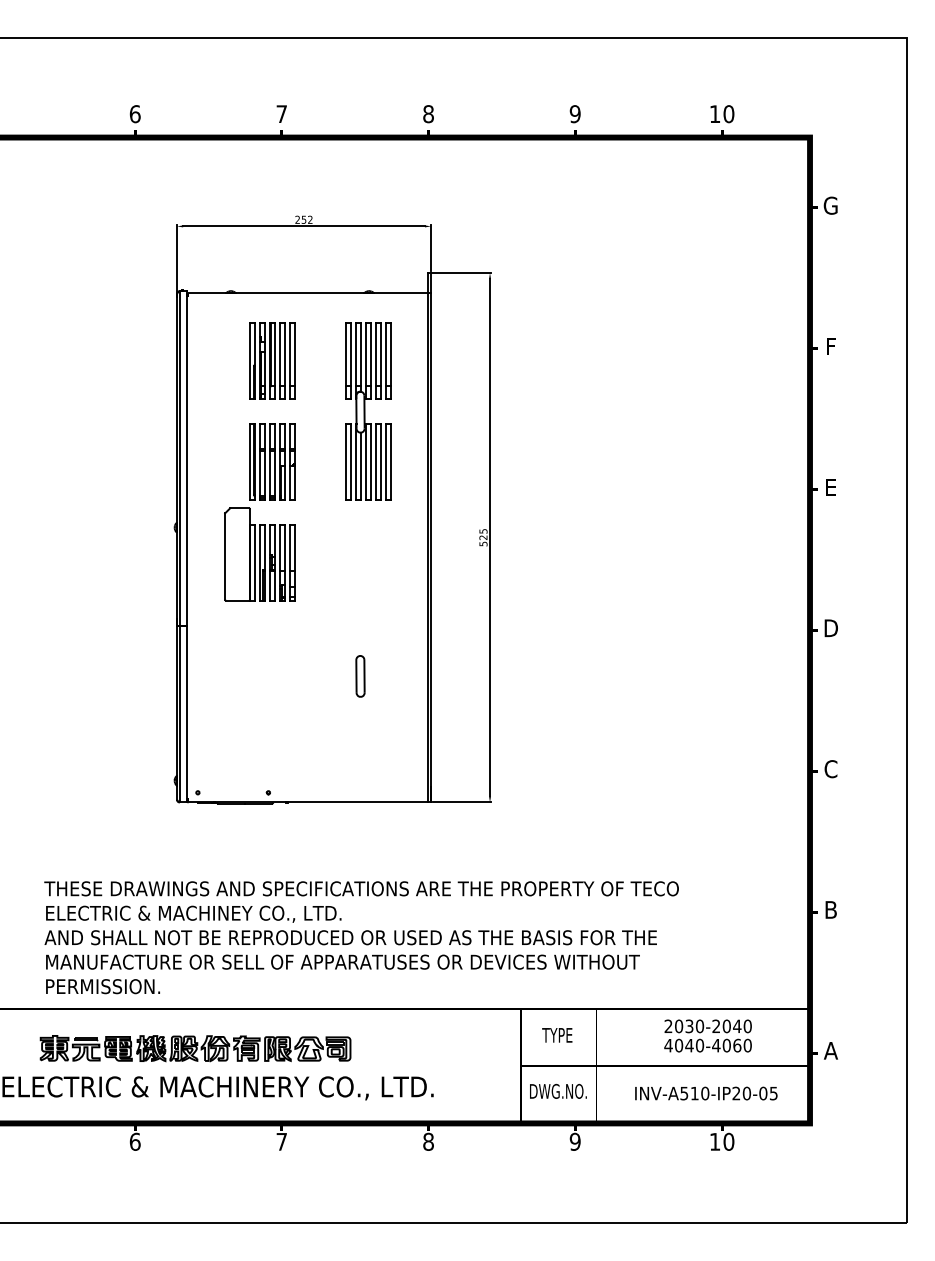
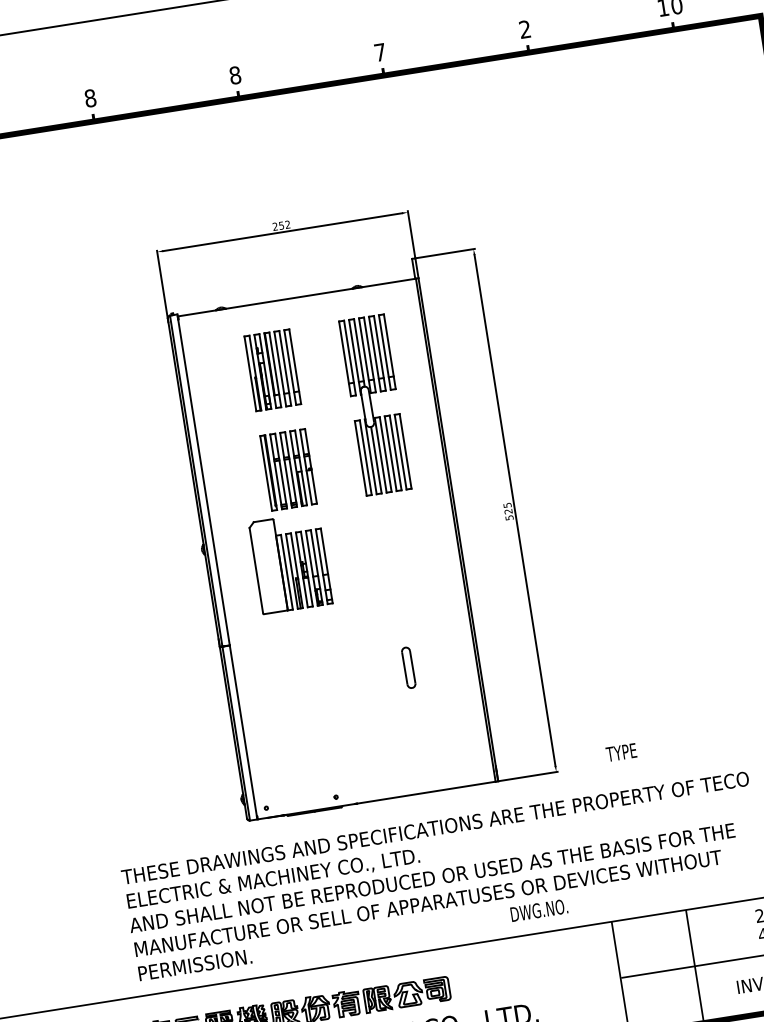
text: (134, 113) -> (89, 97), 6 -> 8
text: (281, 114) -> (235, 75), 7 -> 8
text: (428, 114) -> (380, 52), 8 -> 7
text: (574, 114) -> (524, 29), 9 -> 2
part: (332, 509) -> (355, 507), moved
text: (557, 1035) -> (621, 752), moved
text: (558, 1090) -> (539, 909), moved

